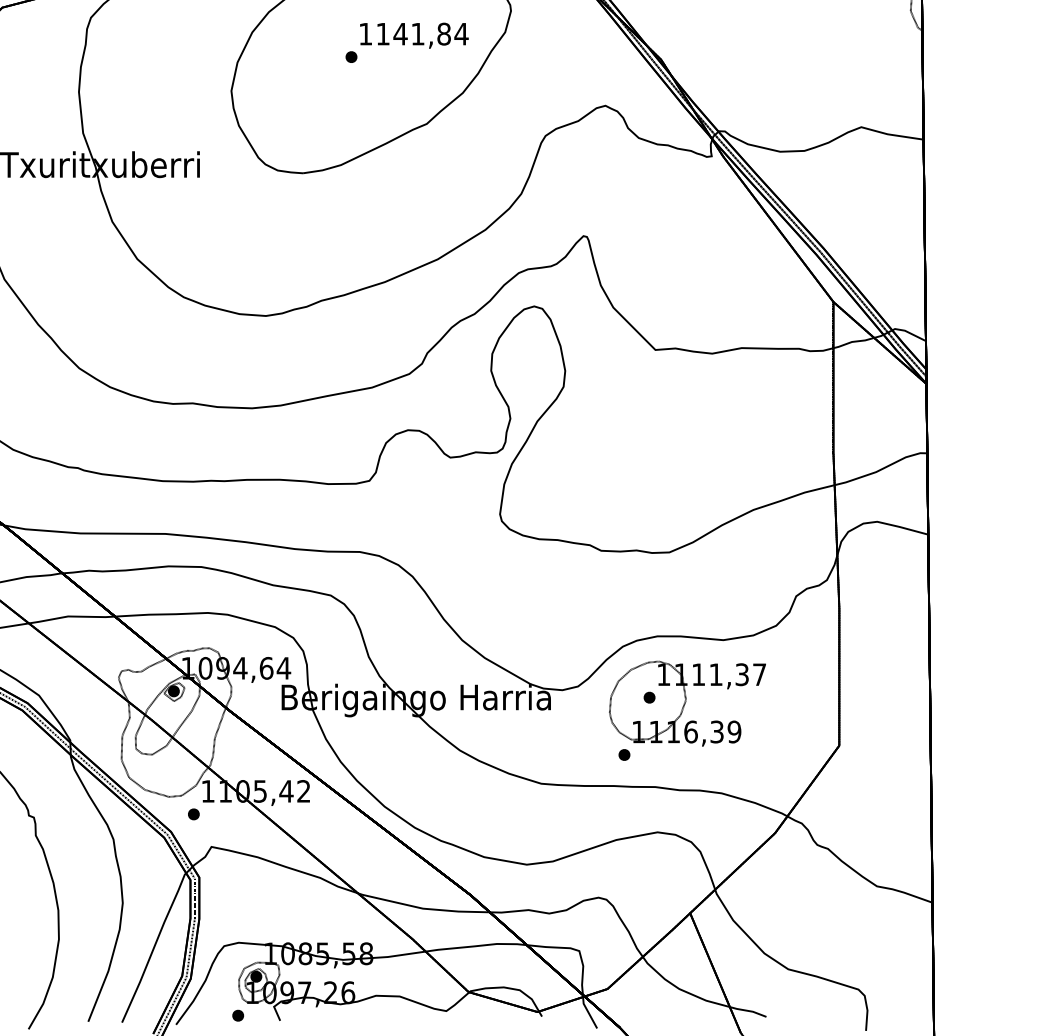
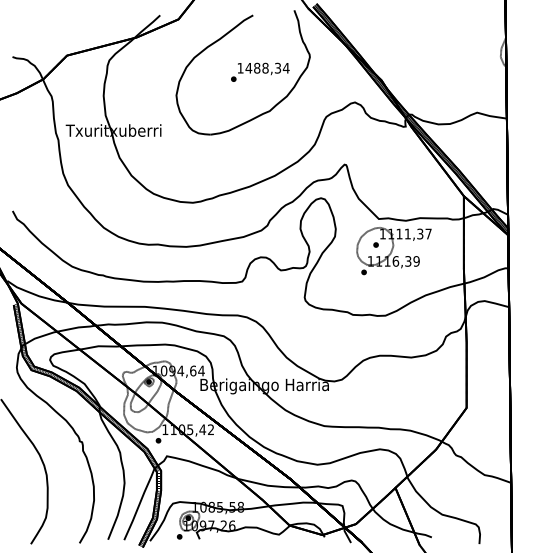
text: (413, 32) -> (263, 67), 1141,84 -> 1488,34
part: (686, 711) -> (393, 251), moved

